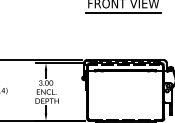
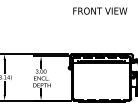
line: (122, 13) -> (99, 18), removed

